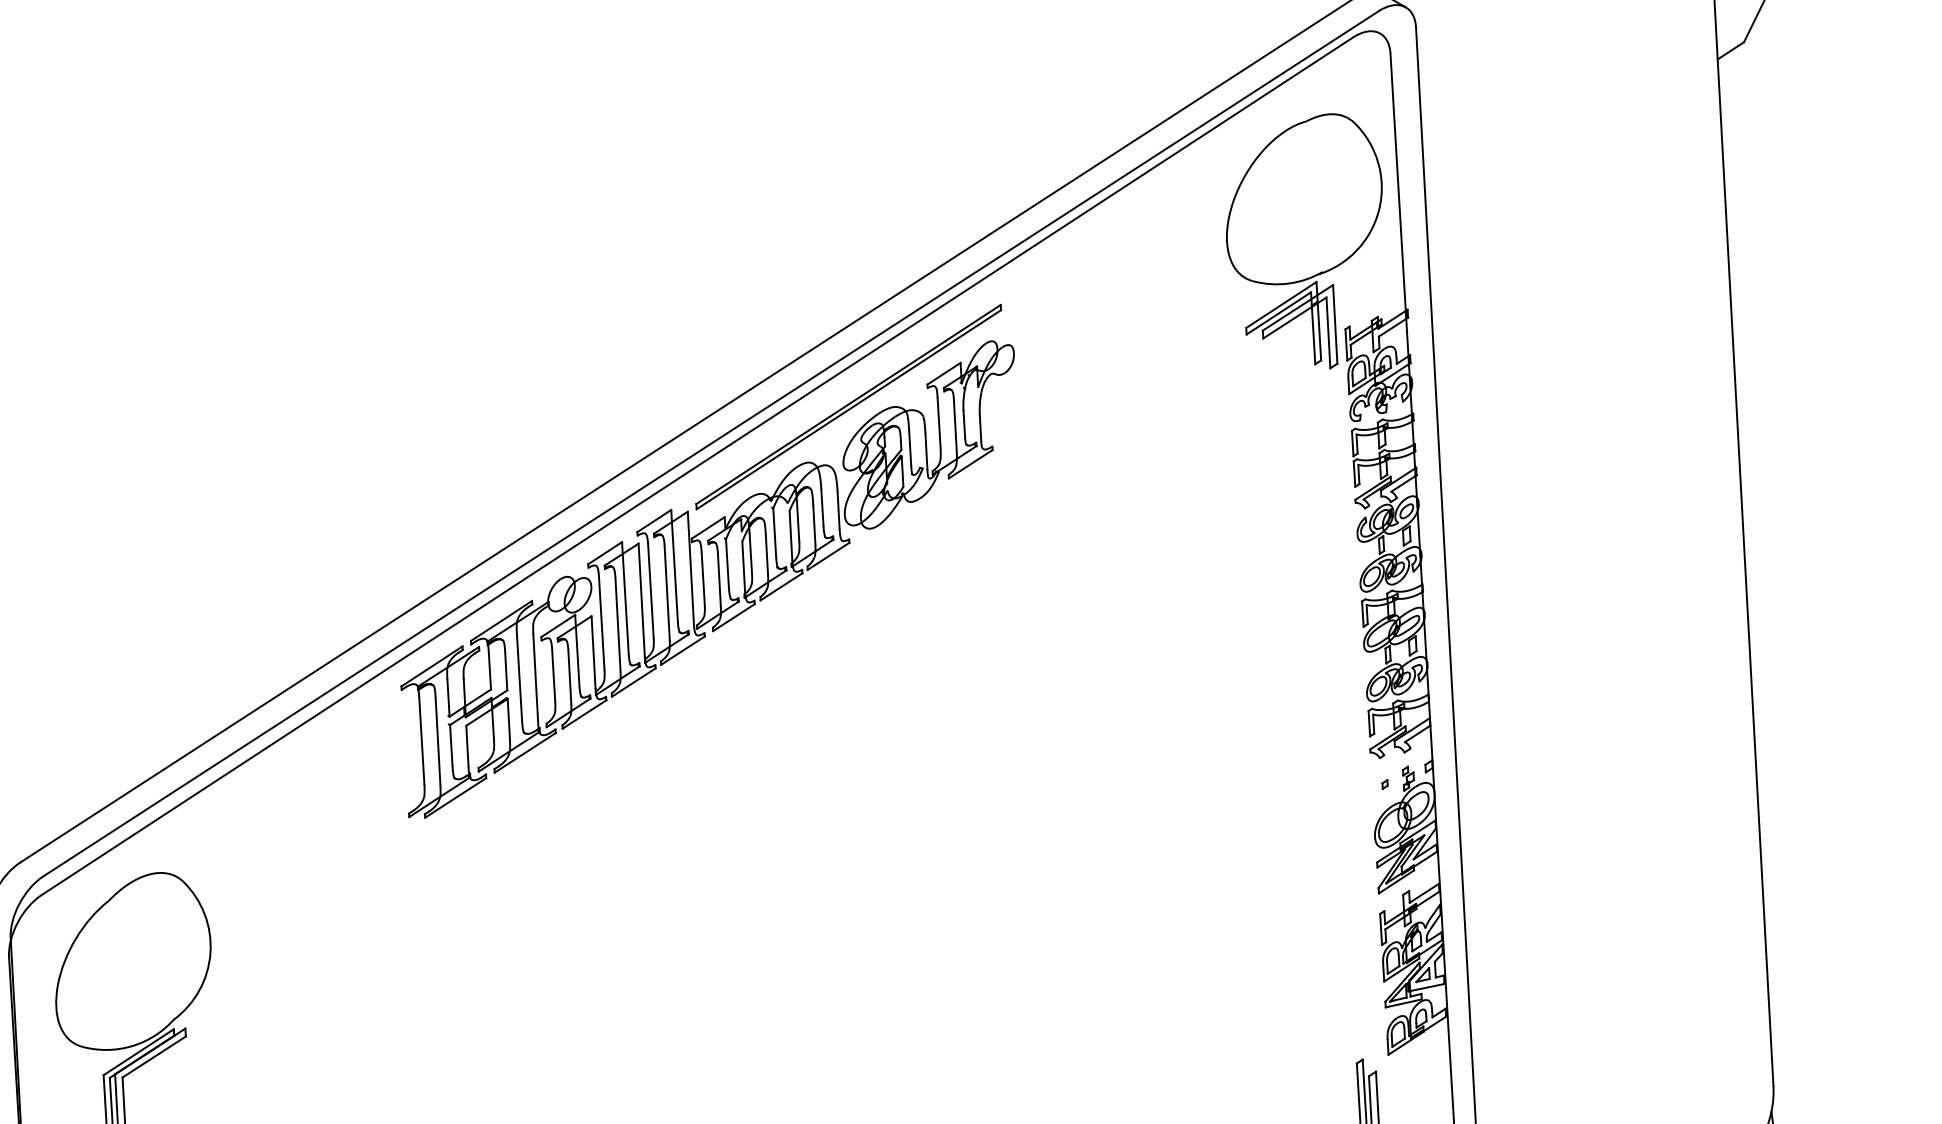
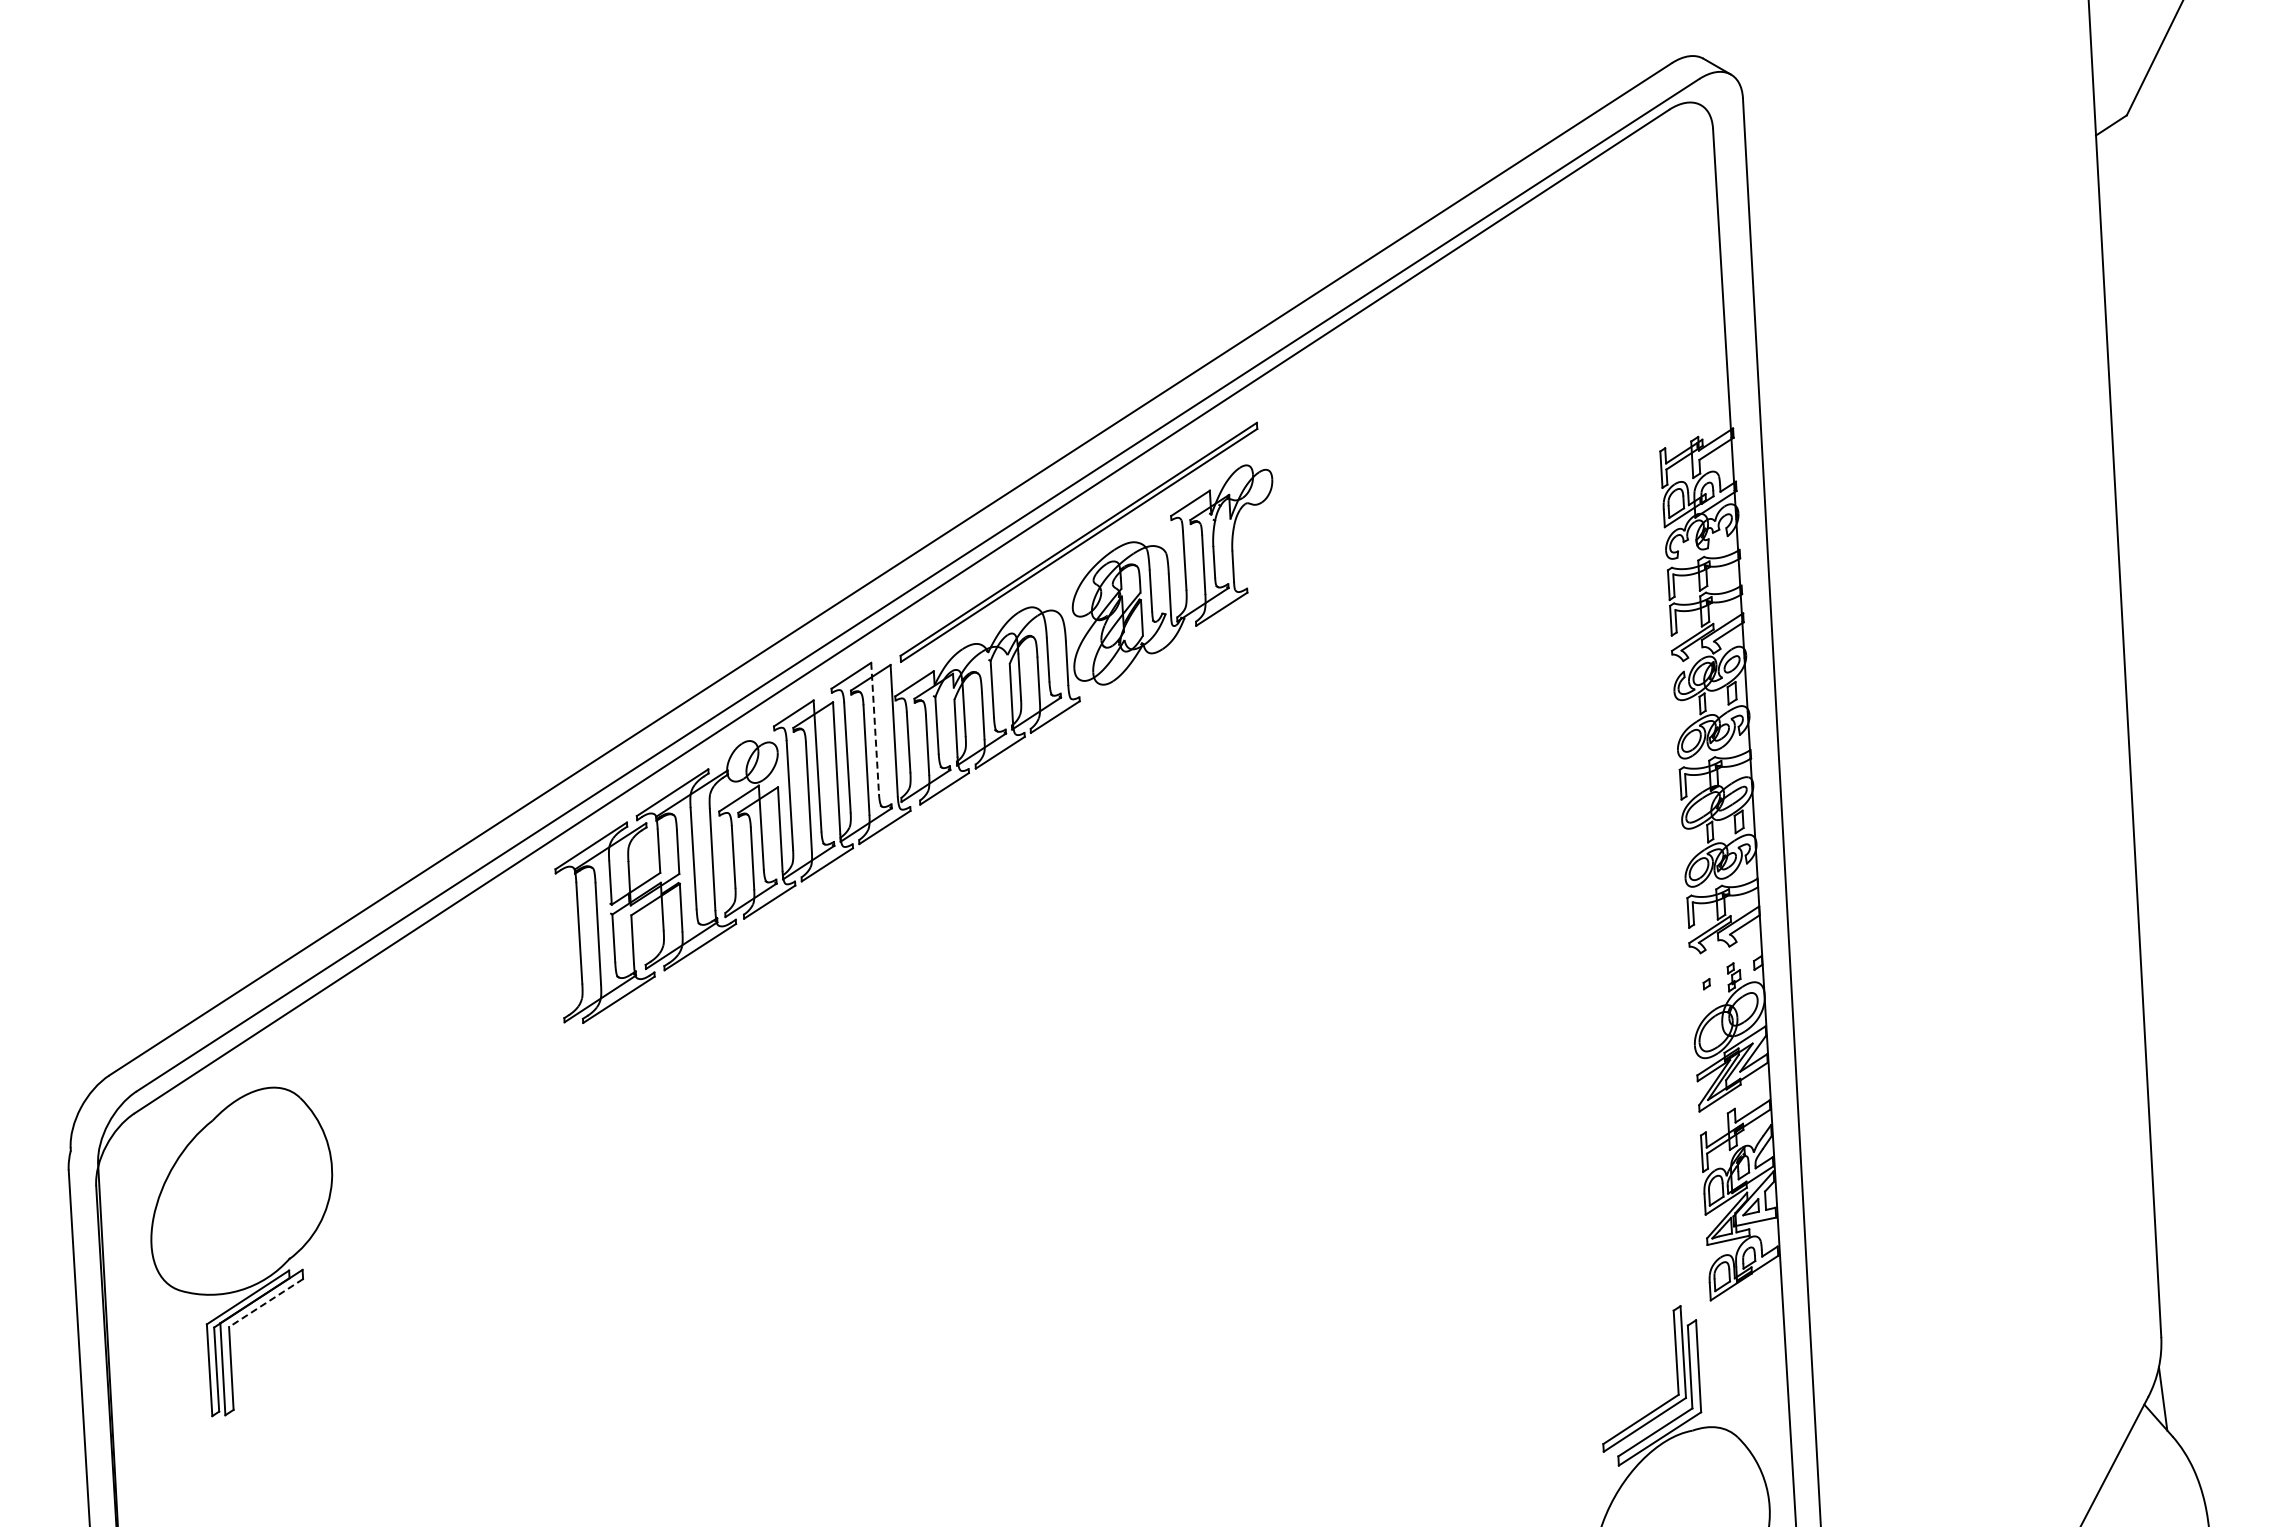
part: (1303, 240) -> (1611, 347), removed
line: (674, 566) -> (875, 728), solid -> dashed
line: (153, 1057) -> (265, 1303), solid -> dashed

